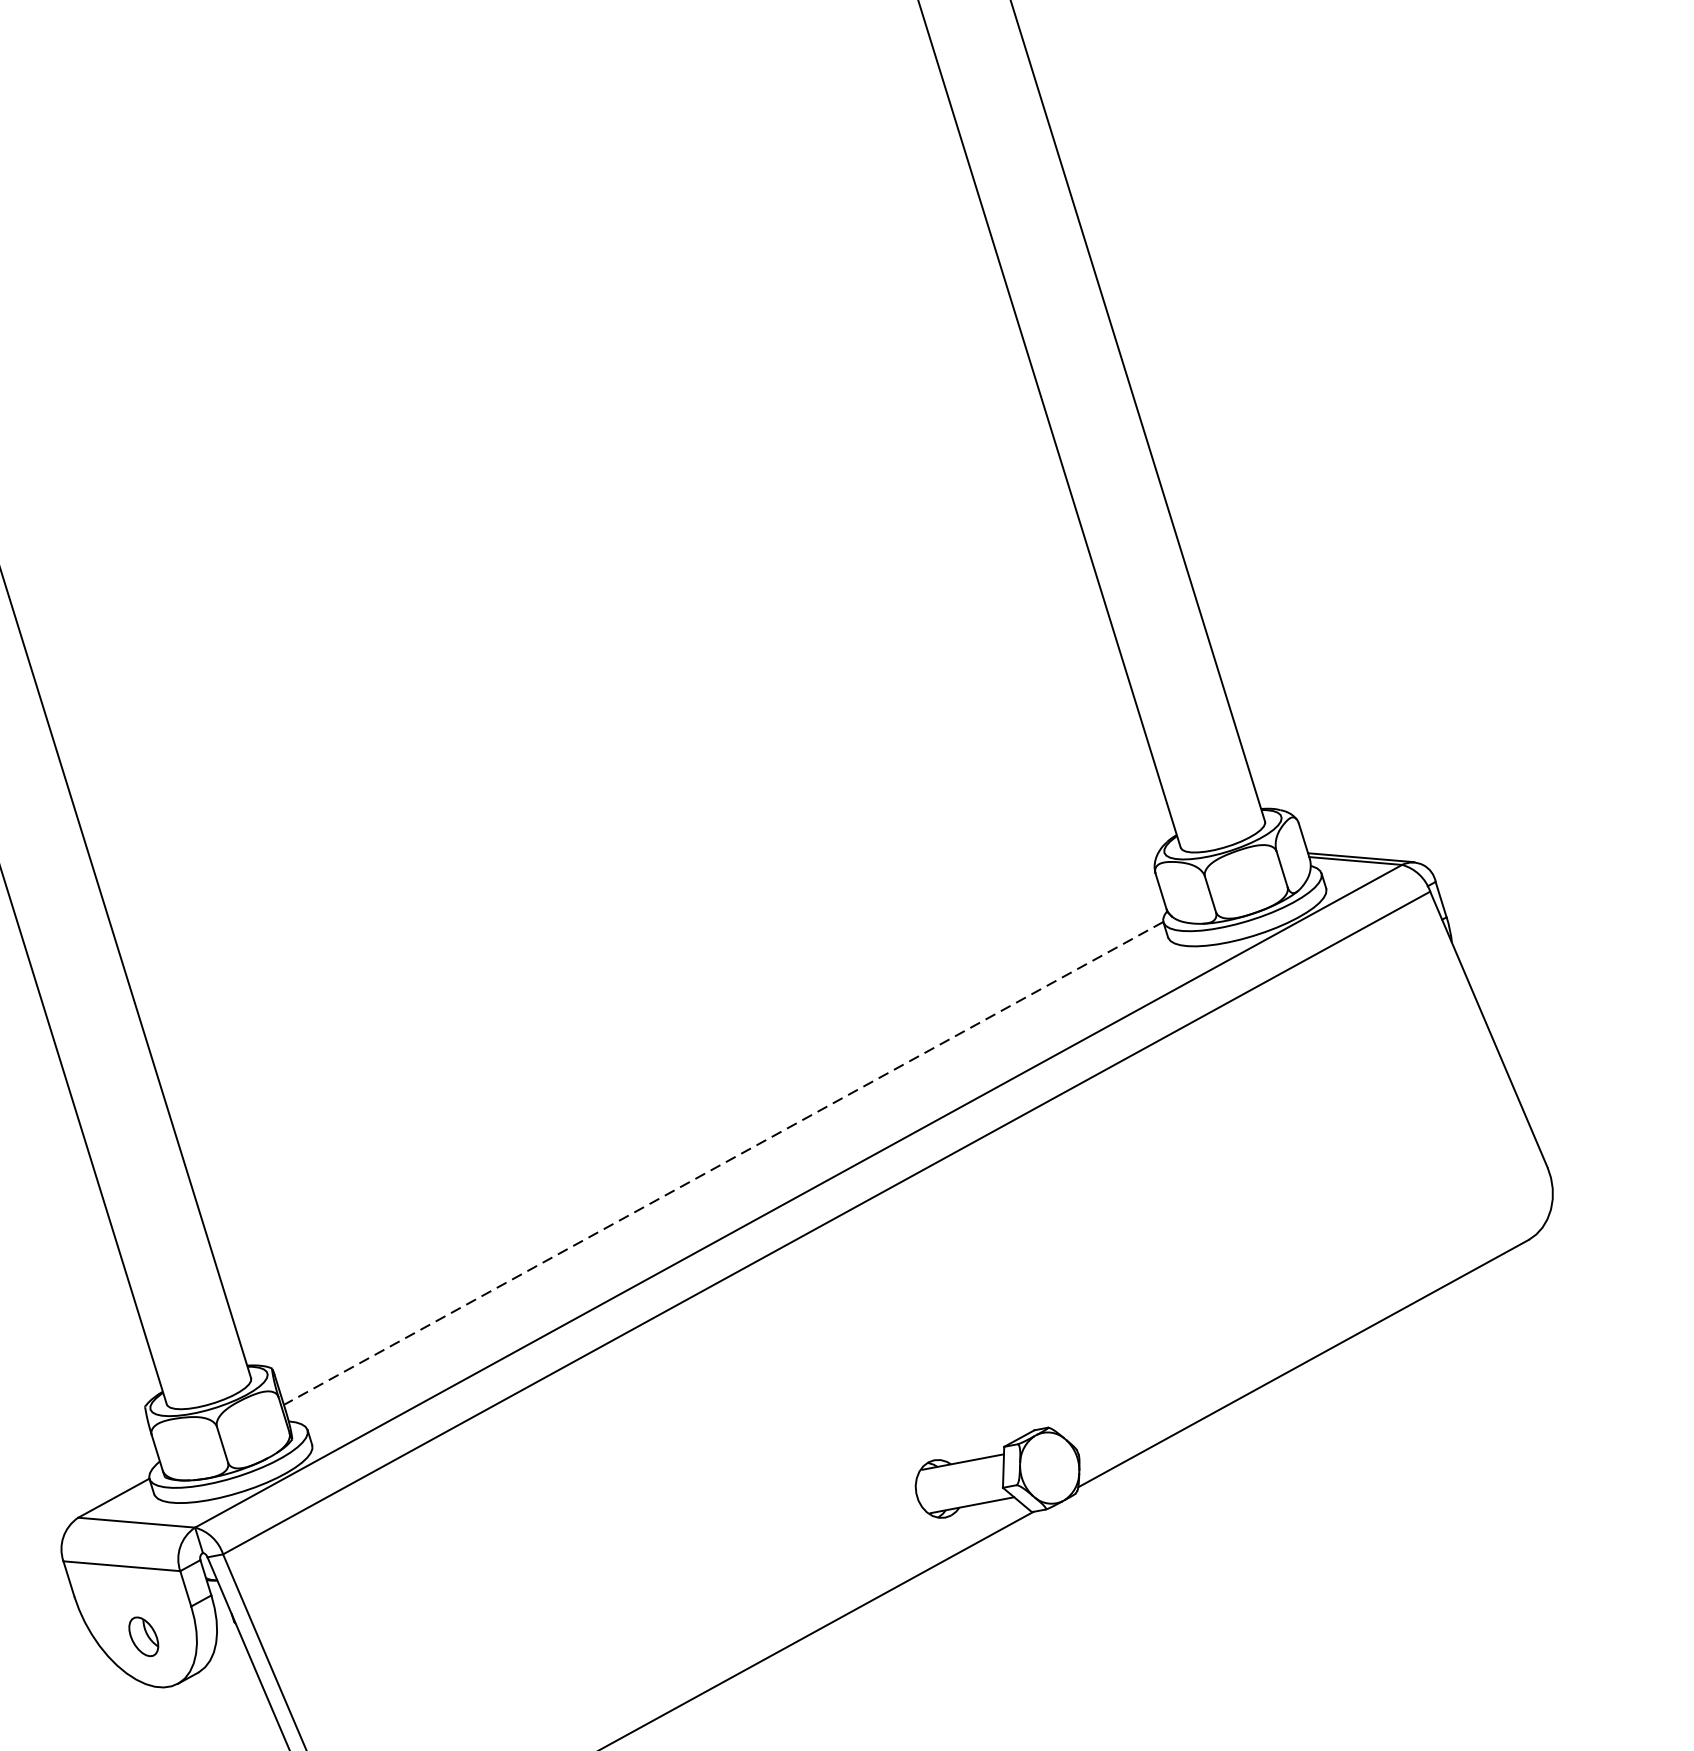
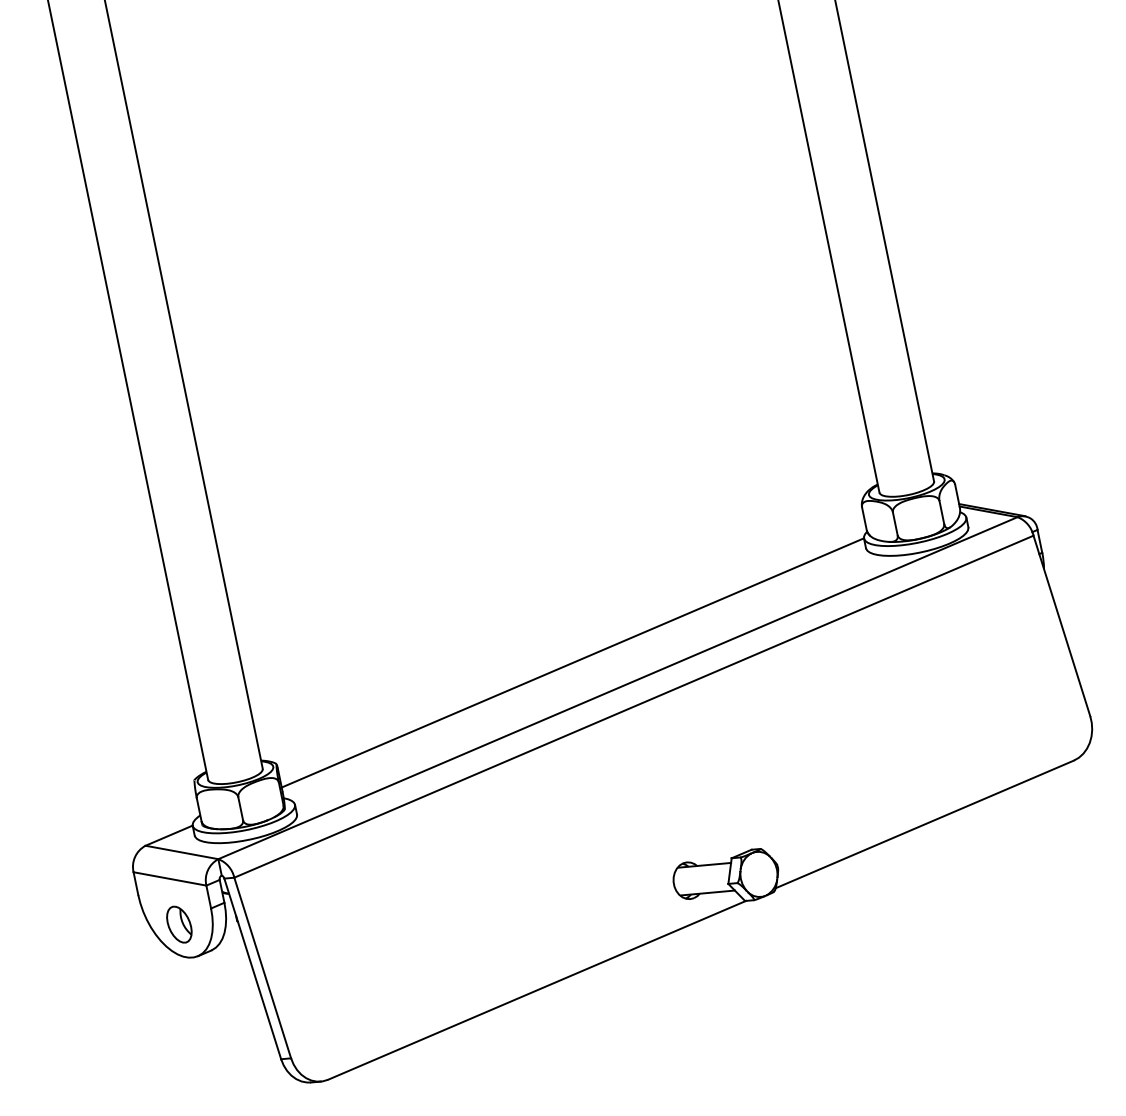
line: (722, 1162) -> (572, 662), dashed -> solid
part: (143, 1636) -> (179, 924), size x1.43

